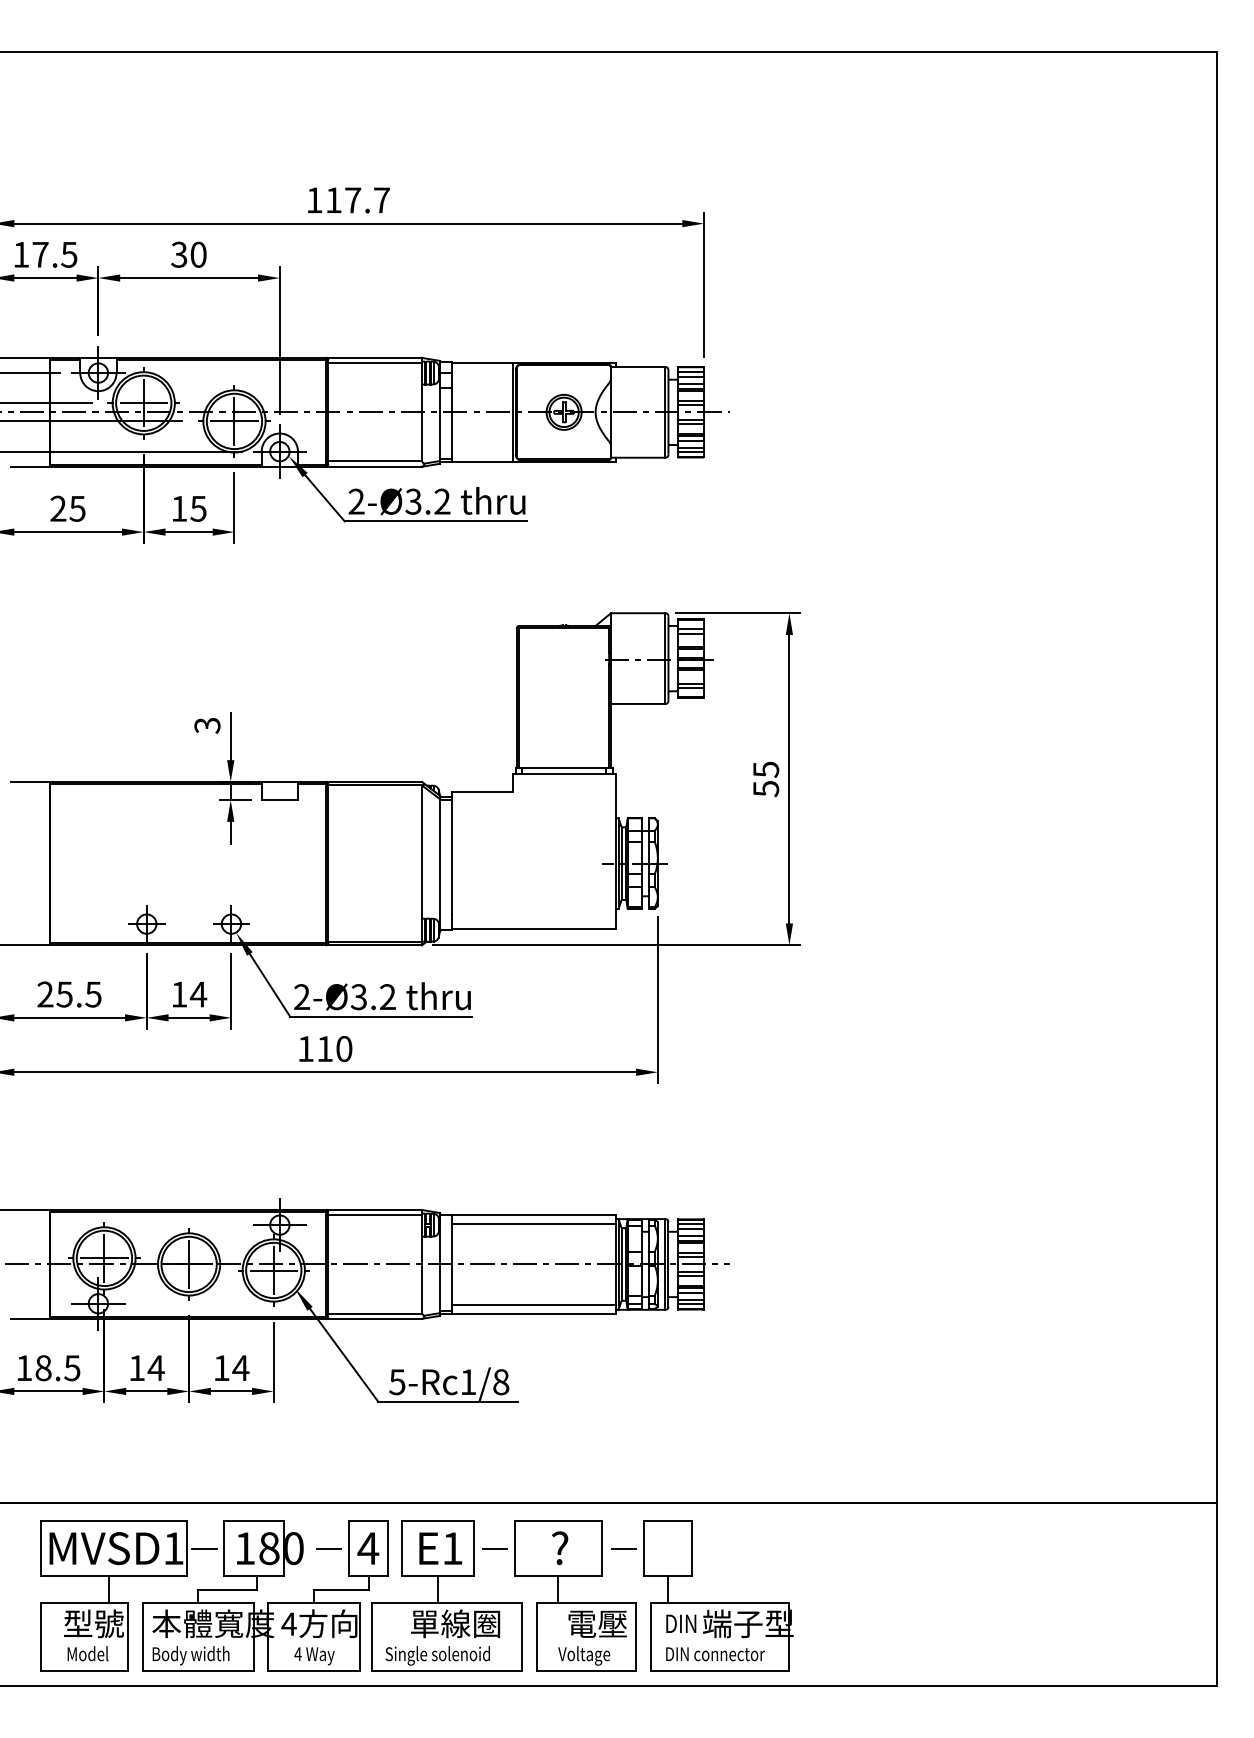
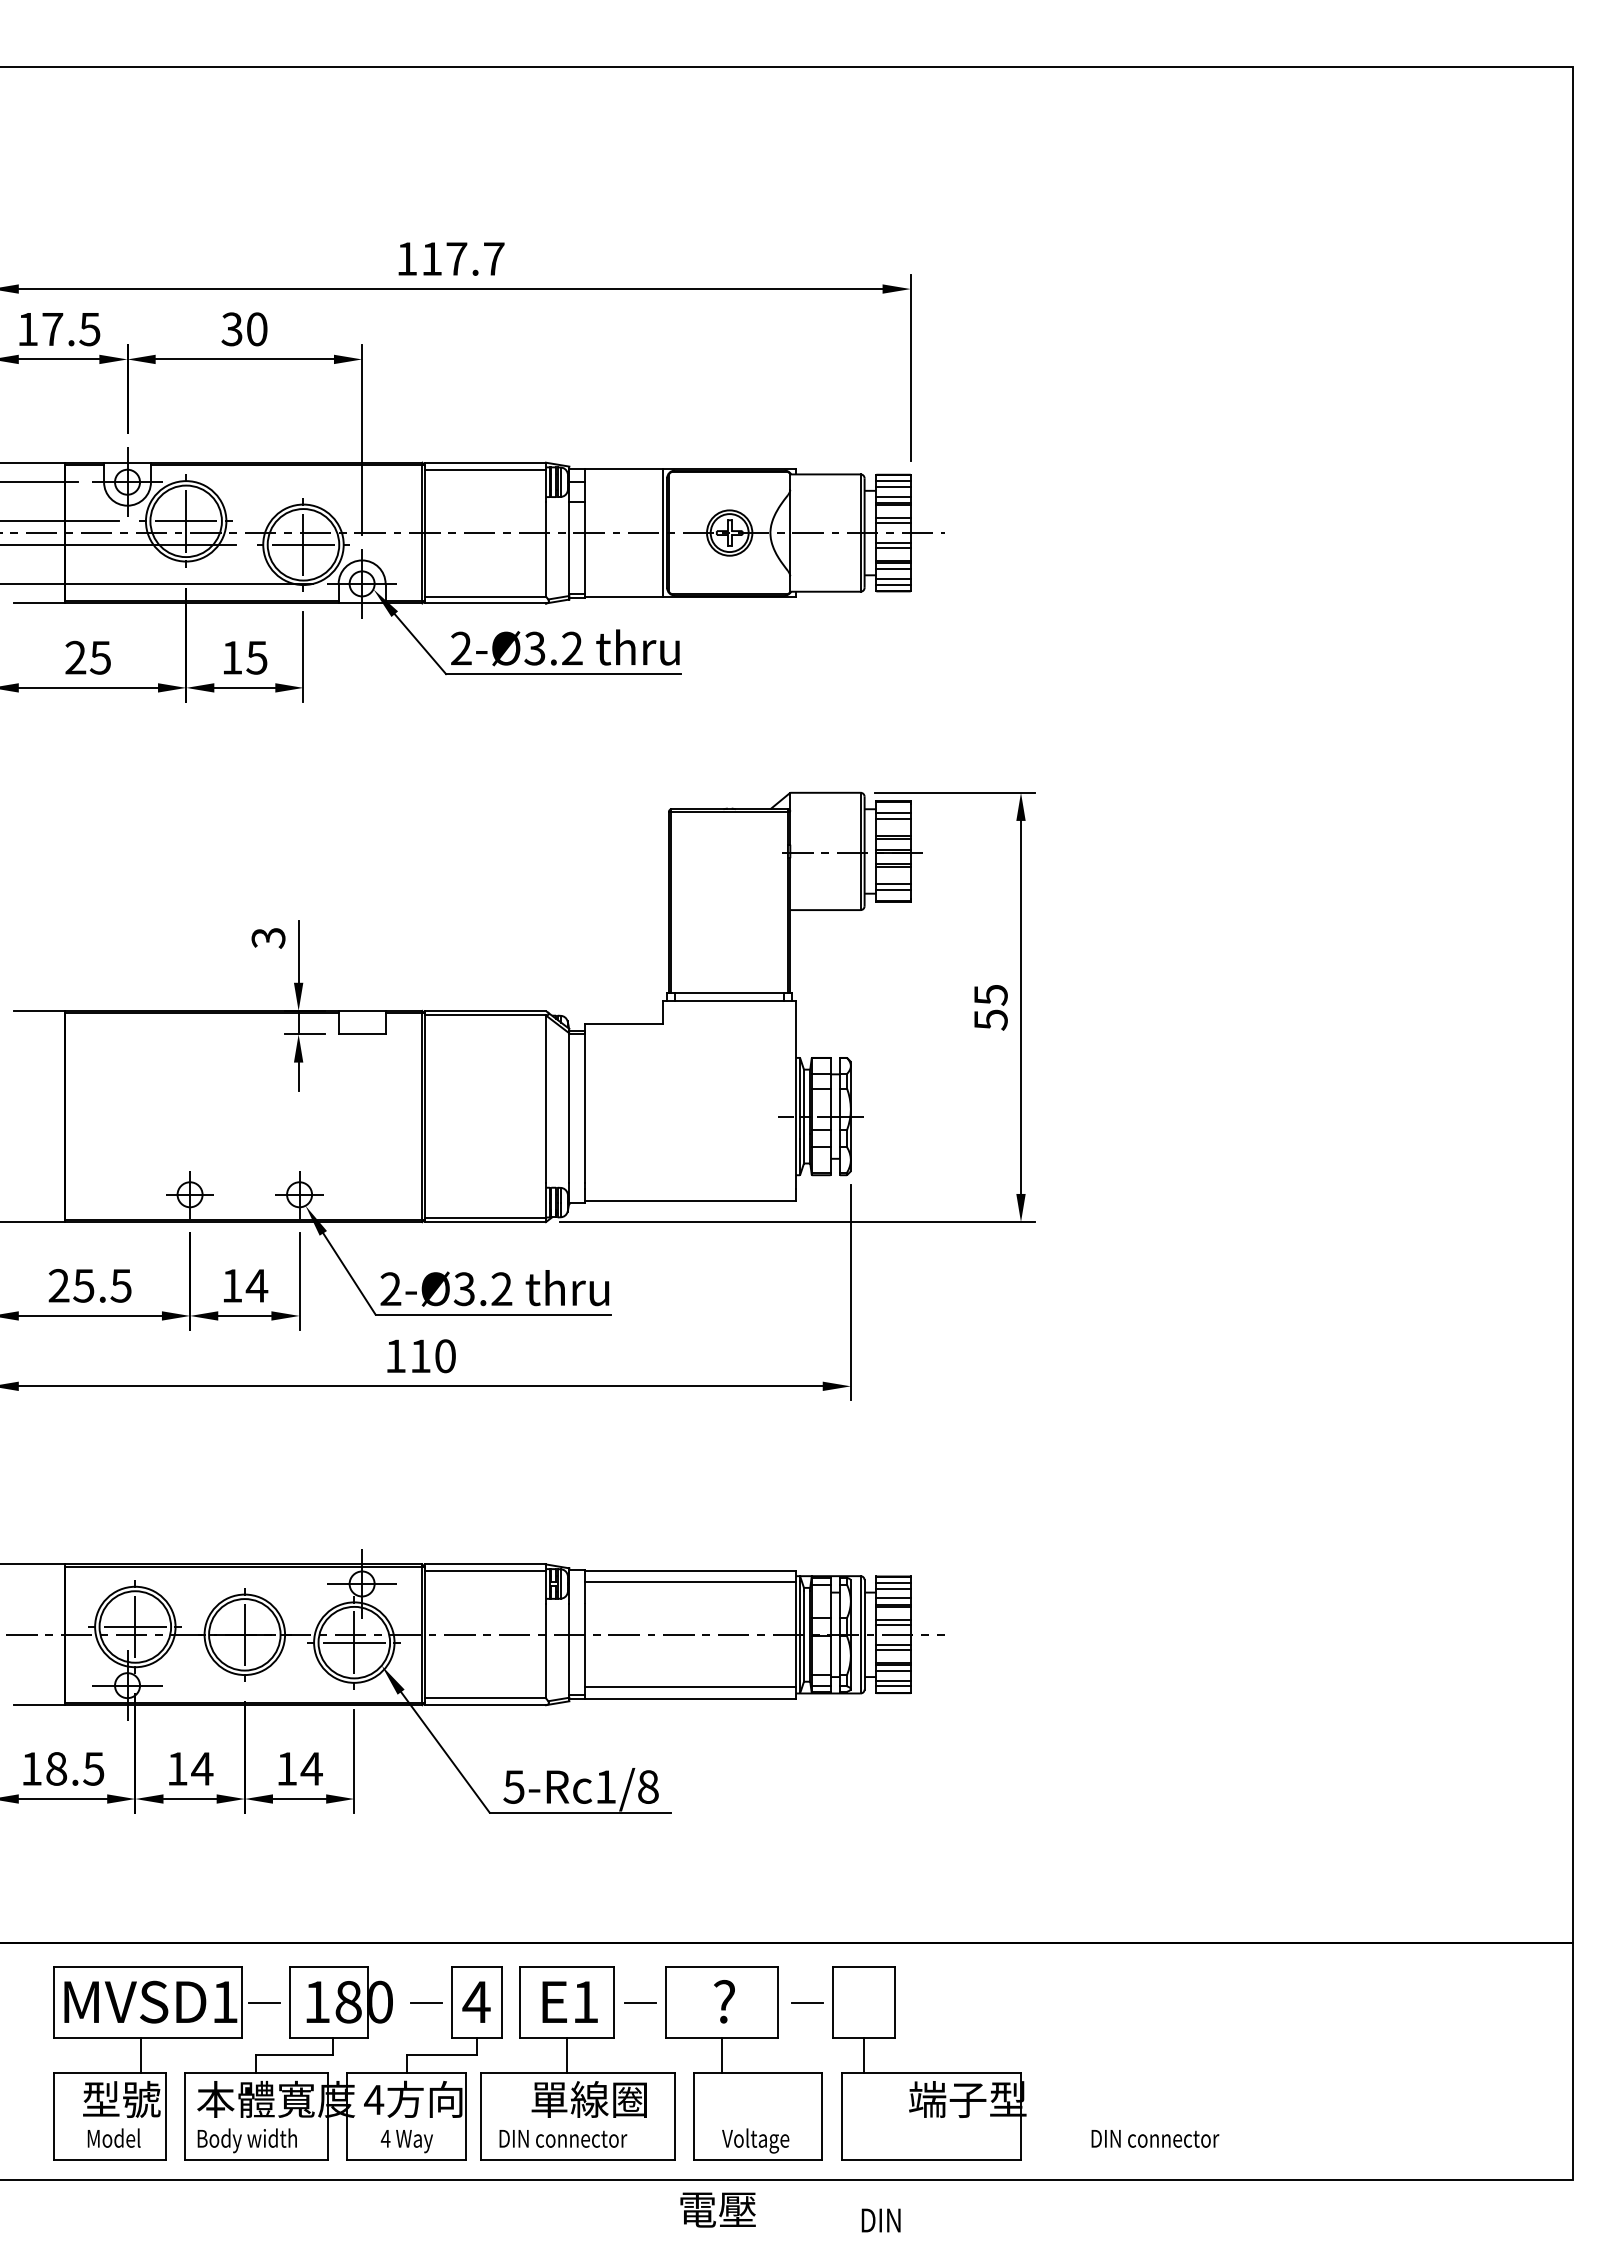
text: (597, 1623) -> (717, 2209), moved
text: (680, 1623) -> (880, 2220), moved
text: (715, 1654) -> (1155, 2138), moved
text: (437, 1655) -> (565, 2140), Single solenoid -> DIN connector

